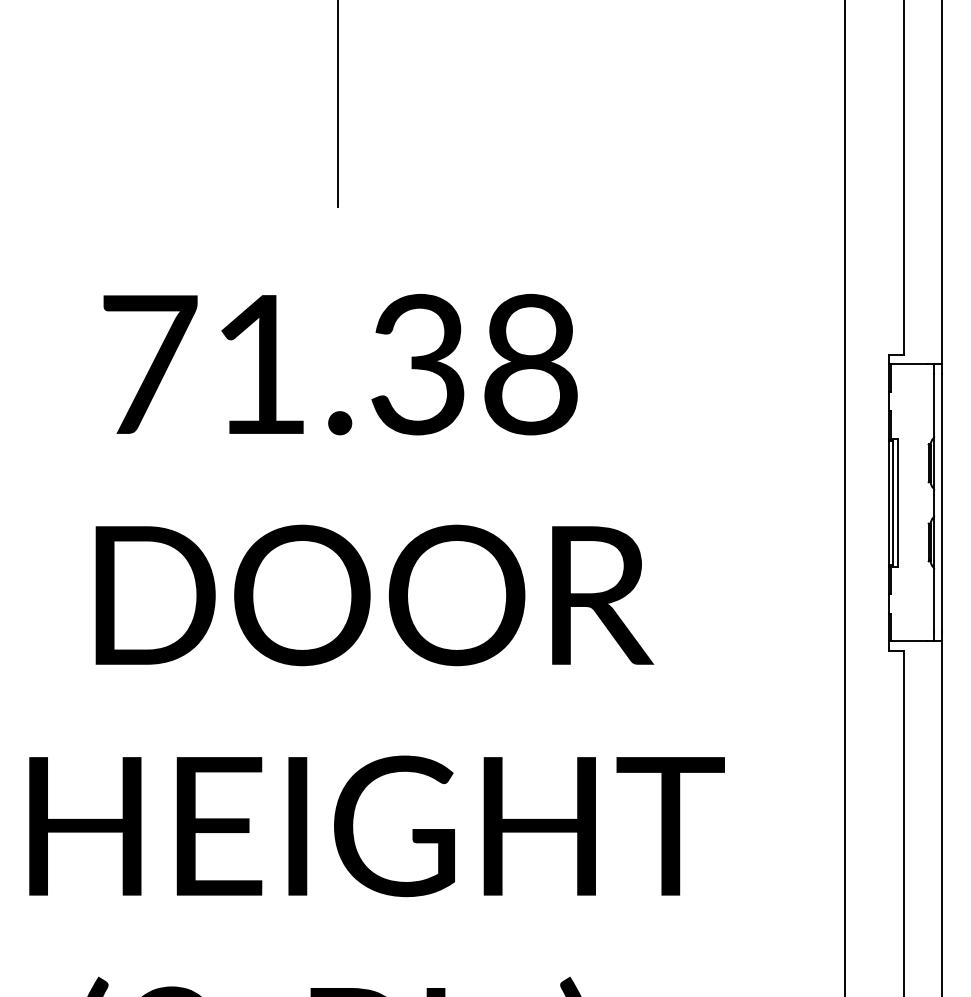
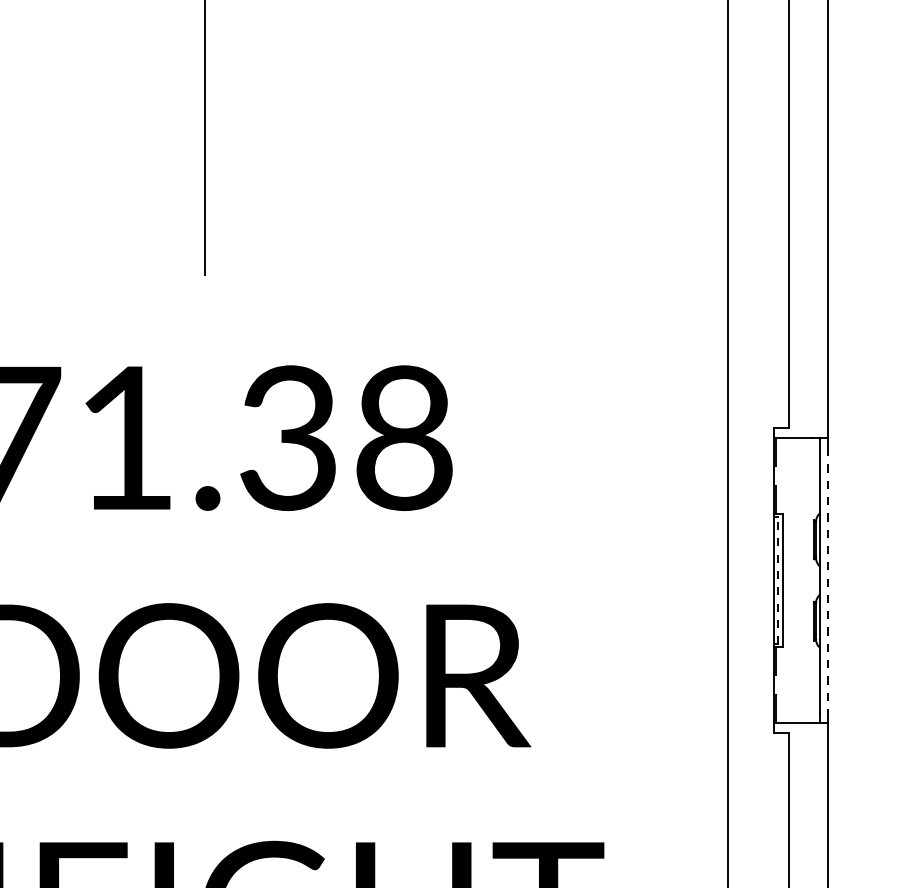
line: (893, 502) -> (777, 580), solid -> dashed
line: (941, 502) -> (827, 580), solid -> dashed

